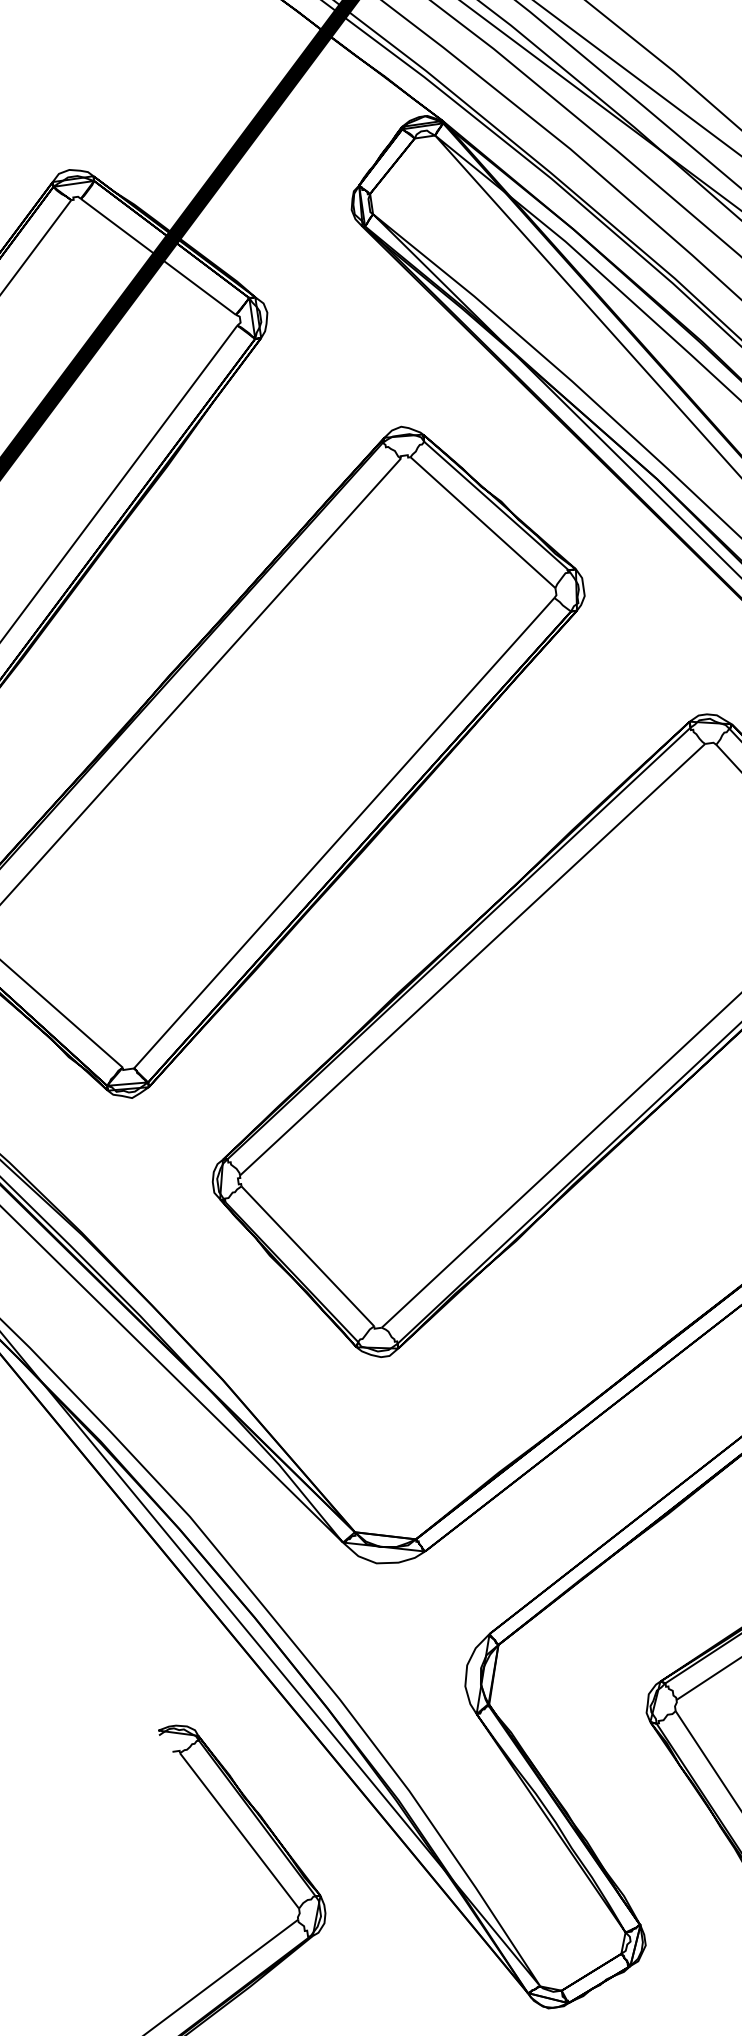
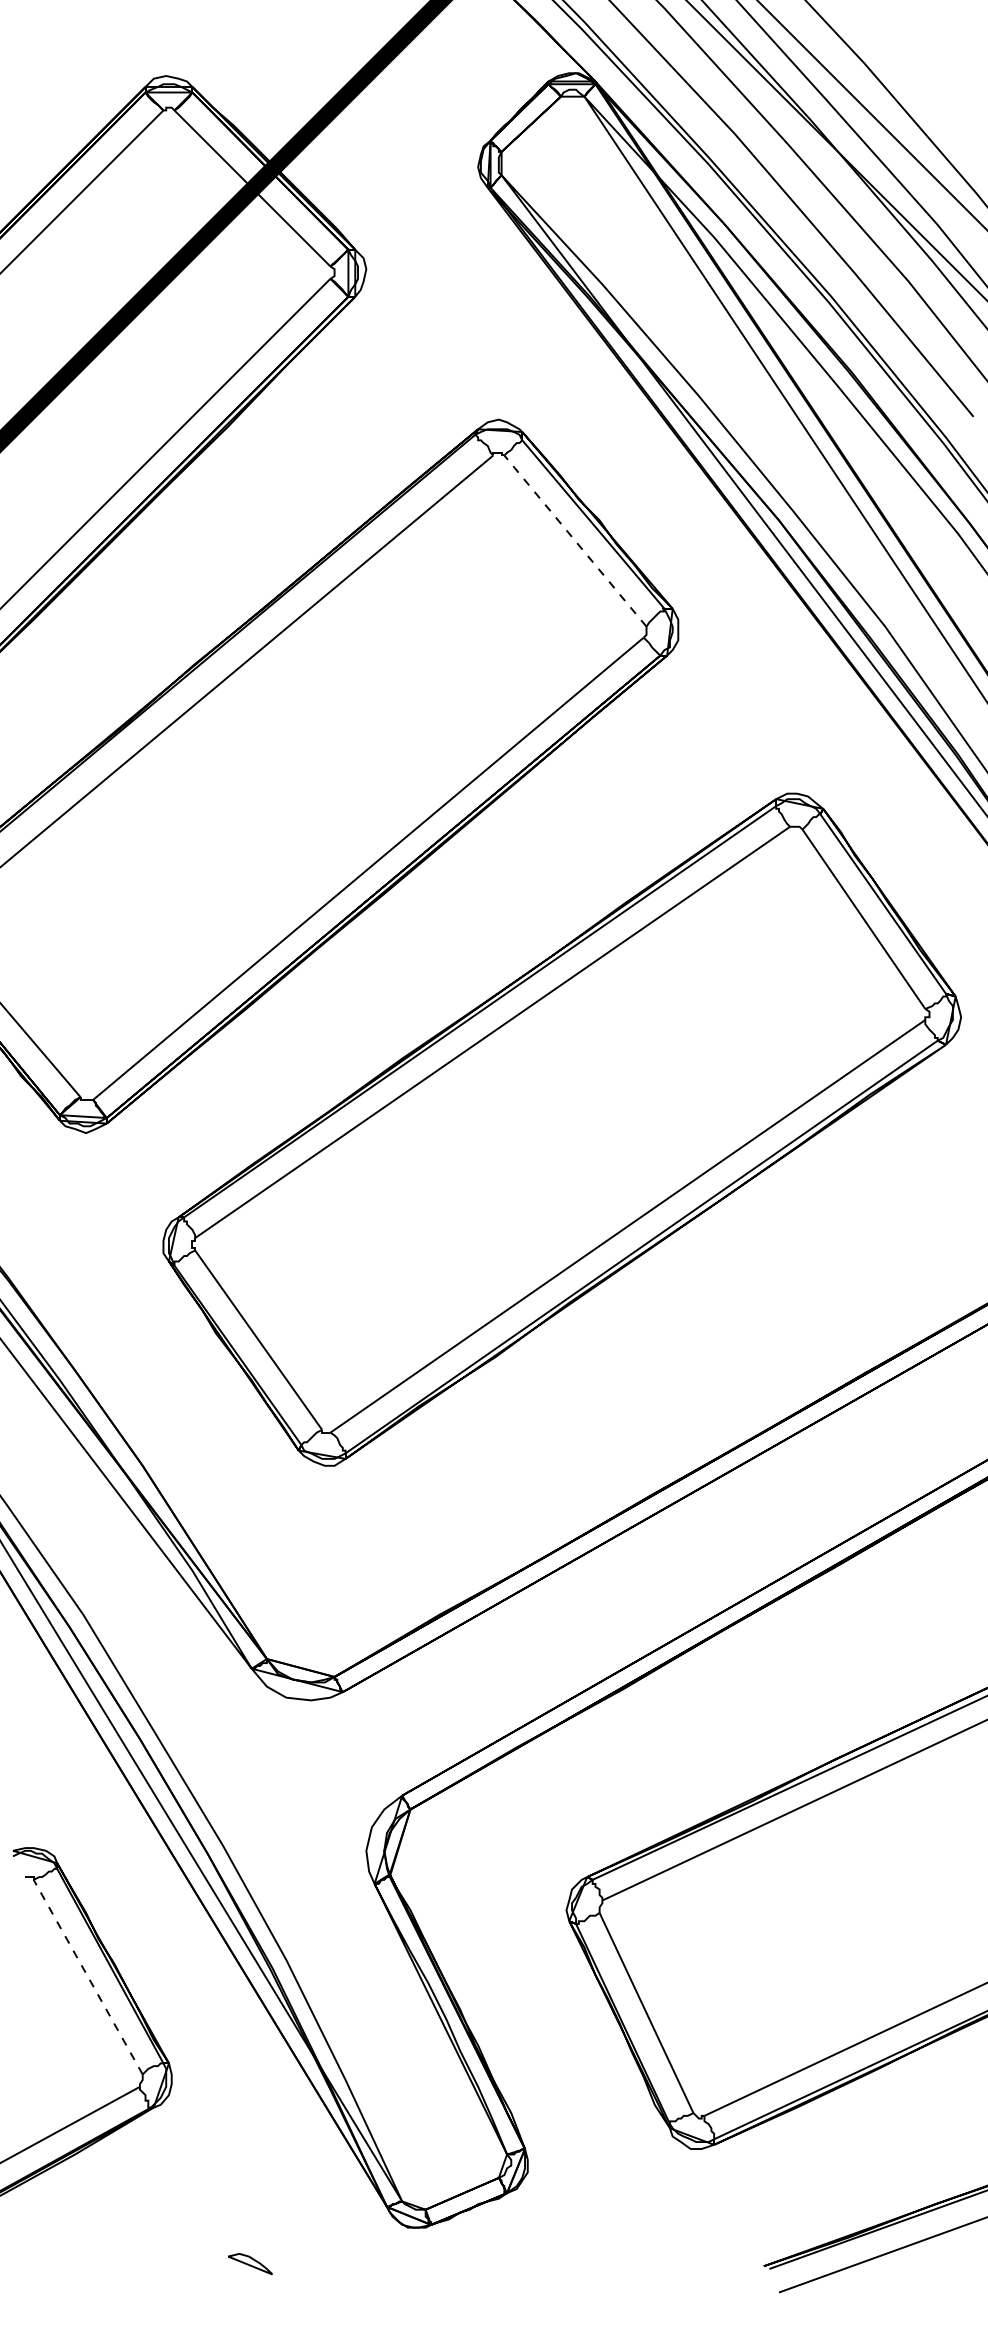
line: (482, 522) -> (575, 540), solid -> dashed
line: (239, 1831) -> (88, 1977), solid -> dashed

